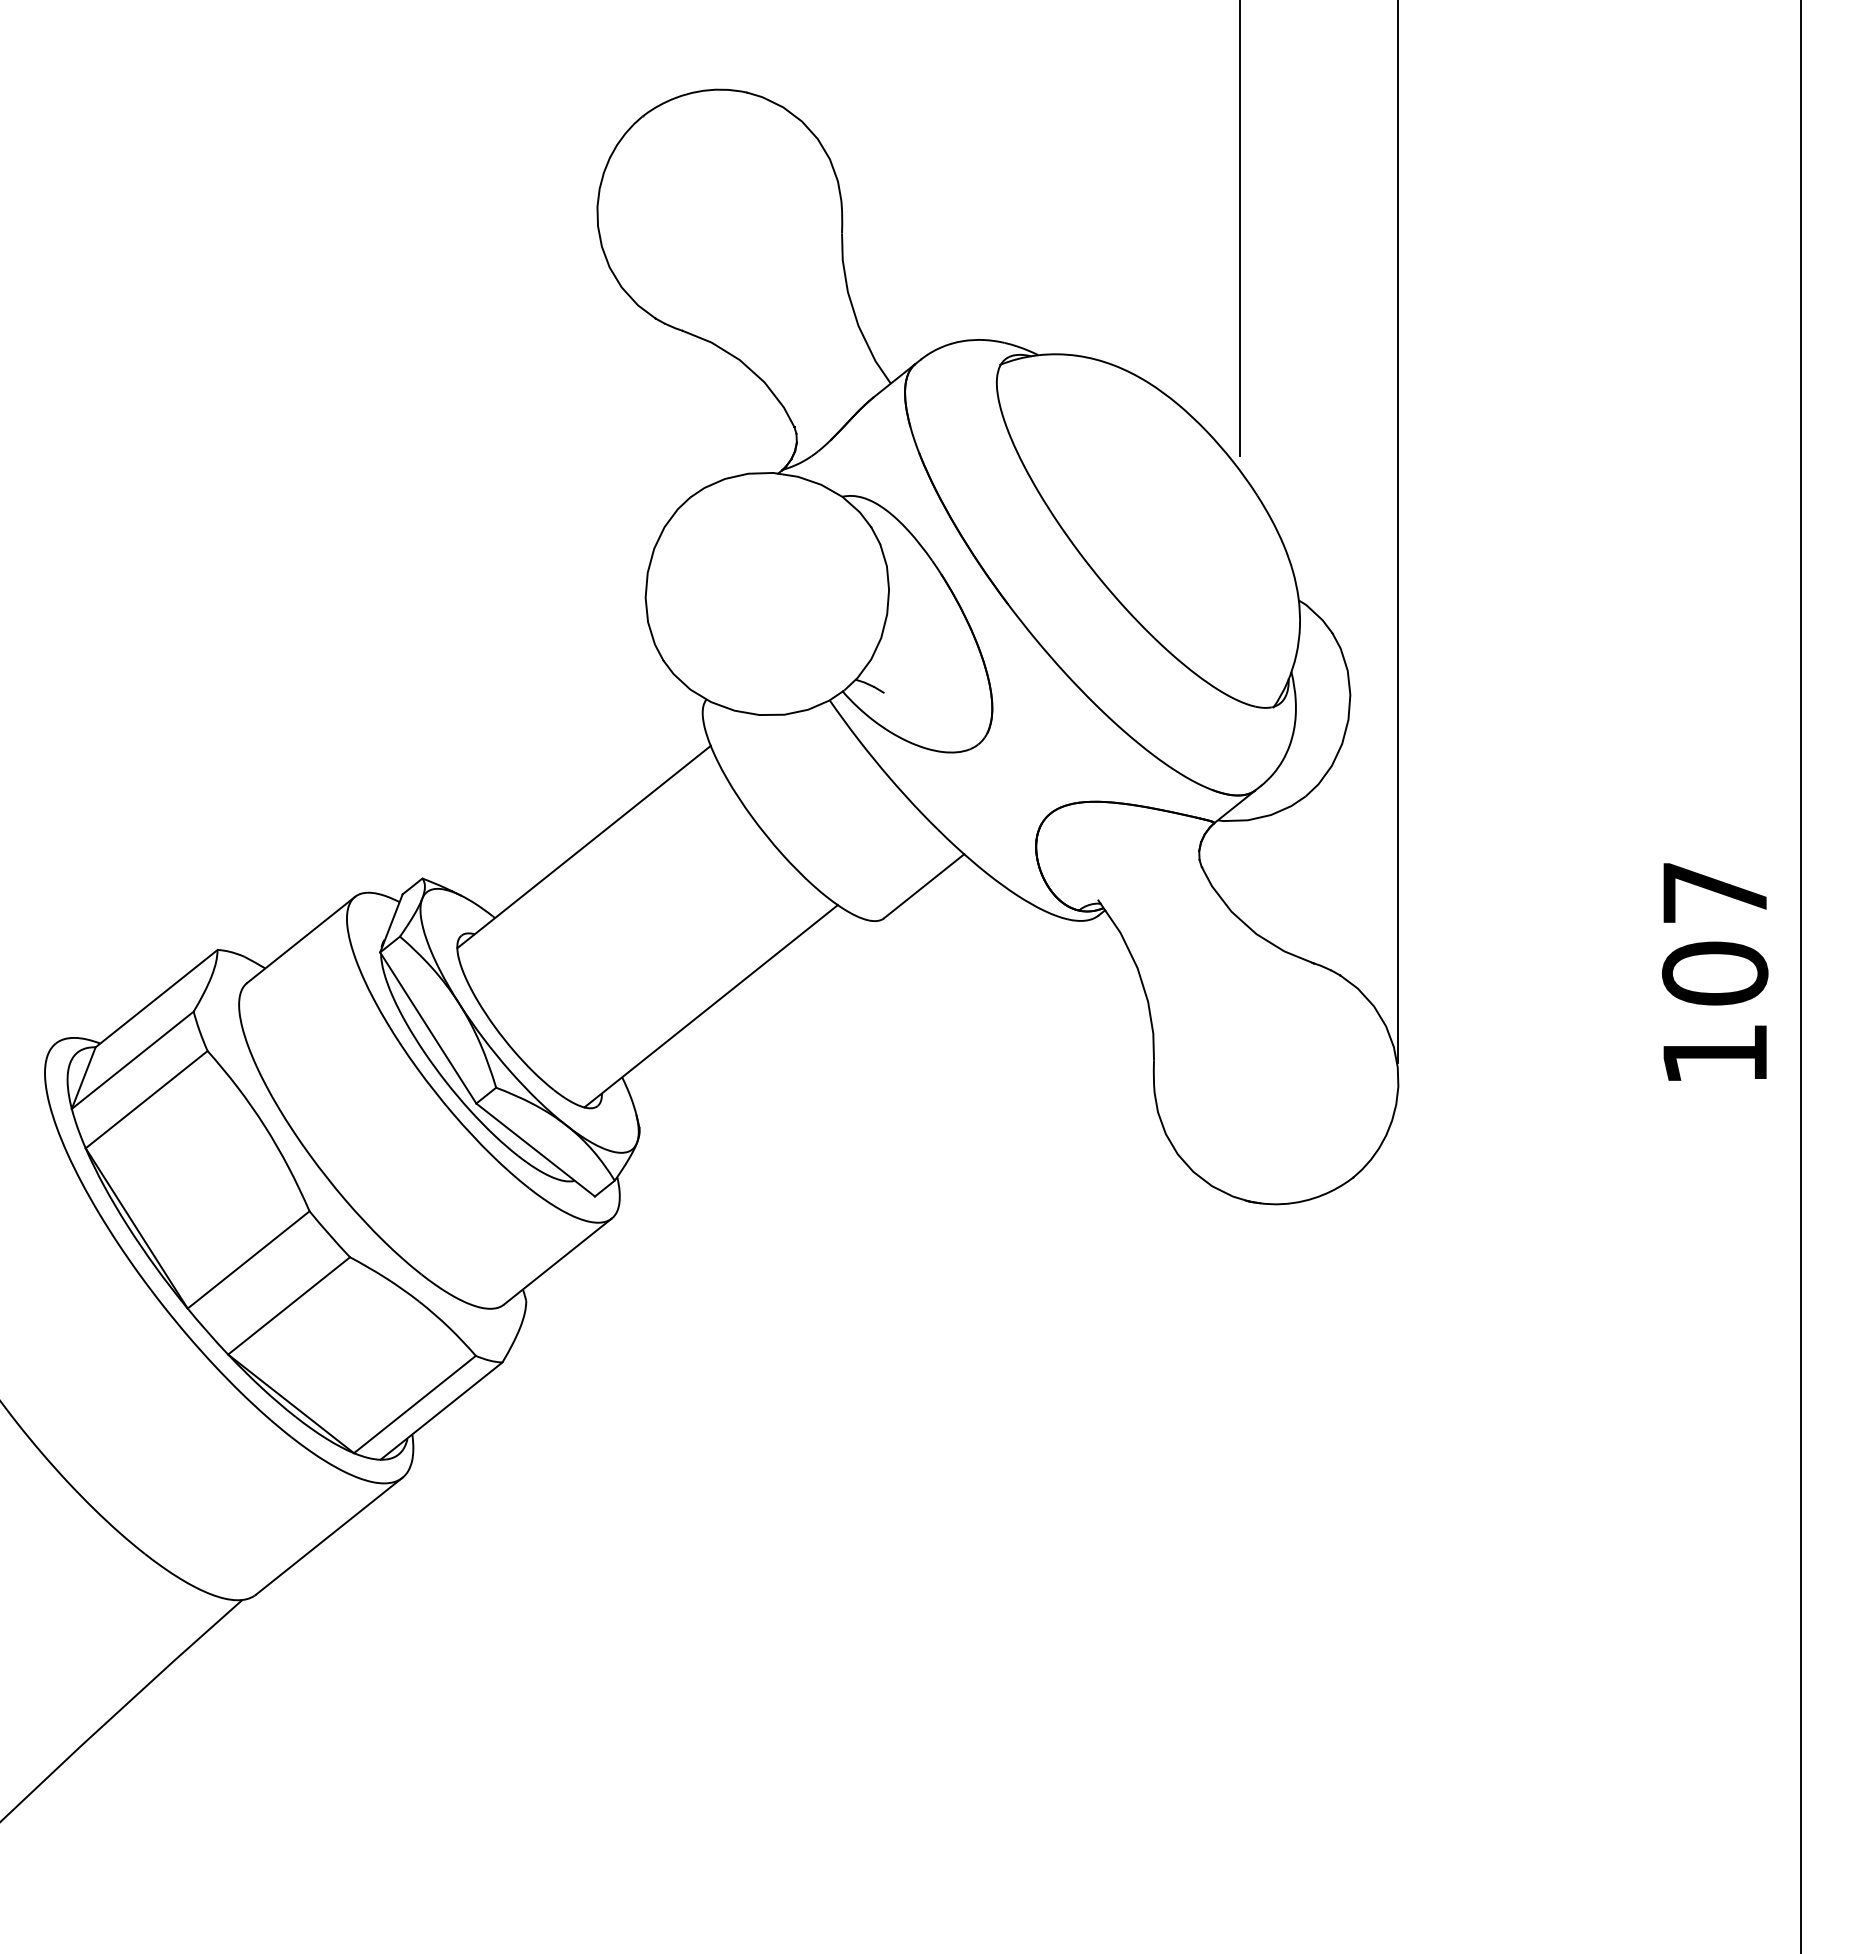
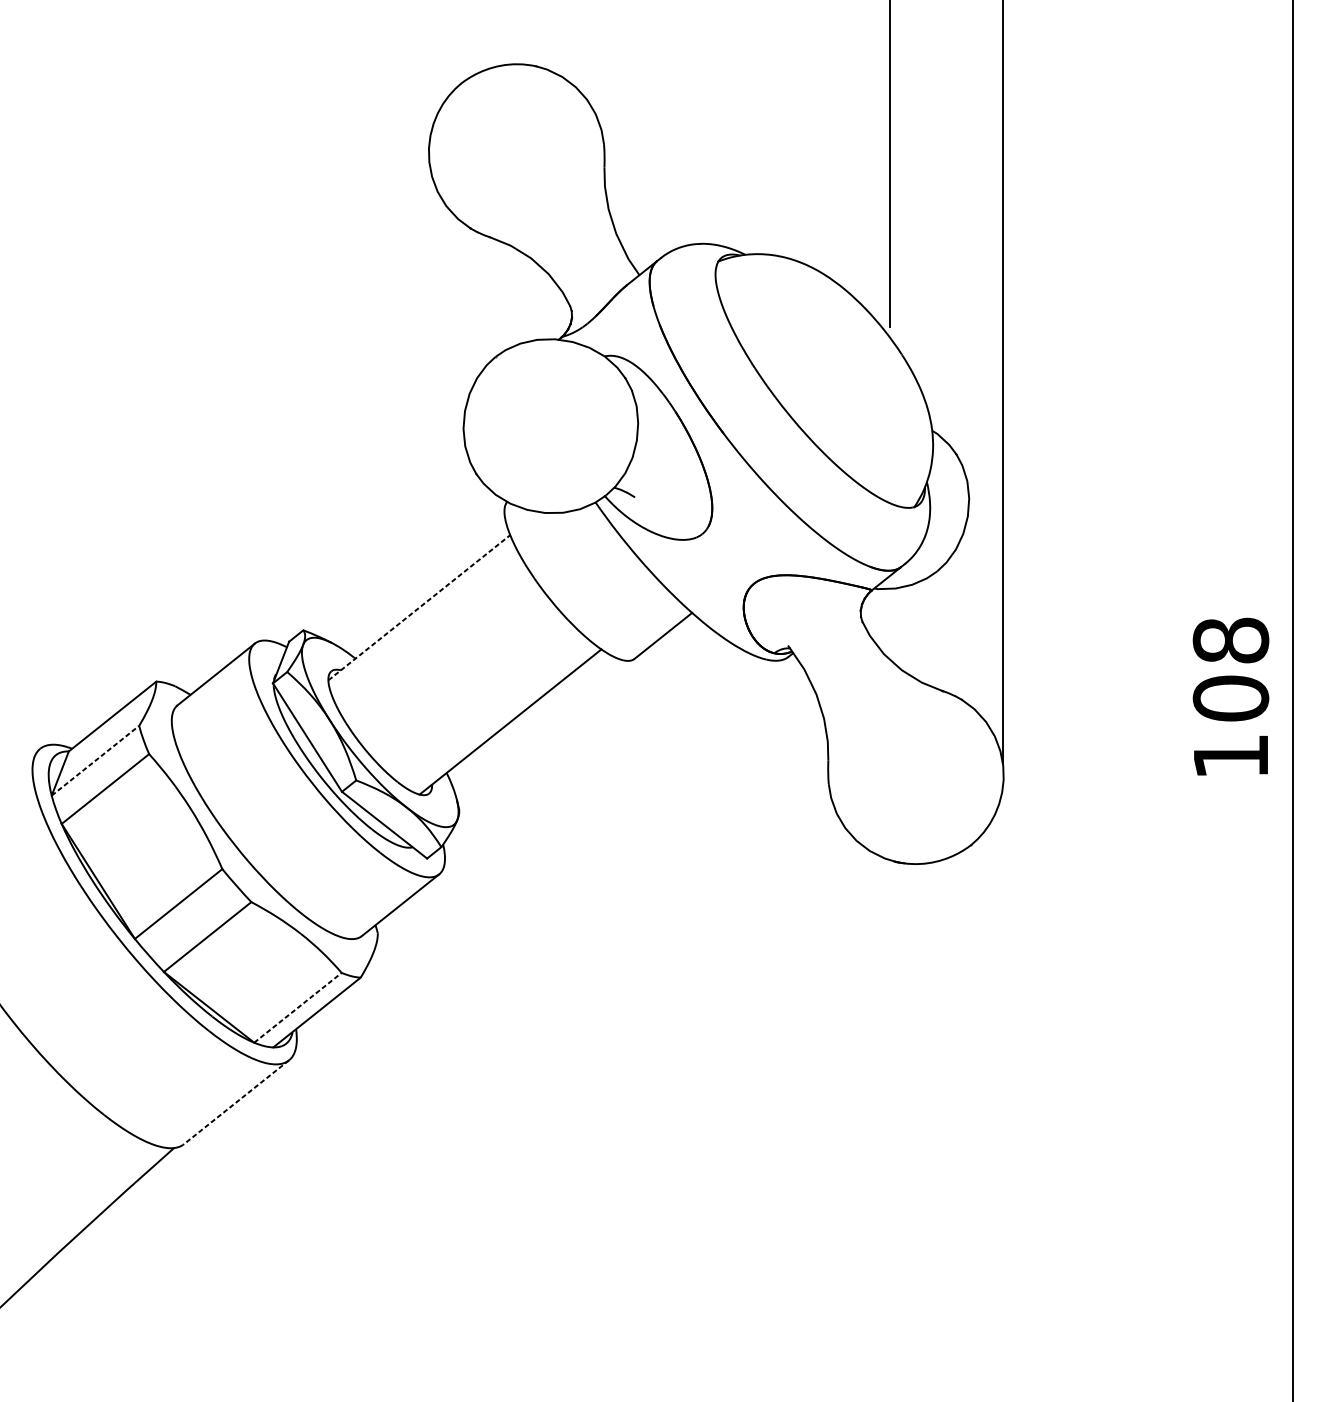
line: (584, 846) -> (419, 607), solid -> dashed
text: (1714, 892) -> (1230, 640), 107 -> 108
line: (132, 1060) -> (95, 760), solid -> dashed
line: (414, 1404) -> (297, 1007), solid -> dashed
line: (329, 1536) -> (236, 1102), solid -> dashed

